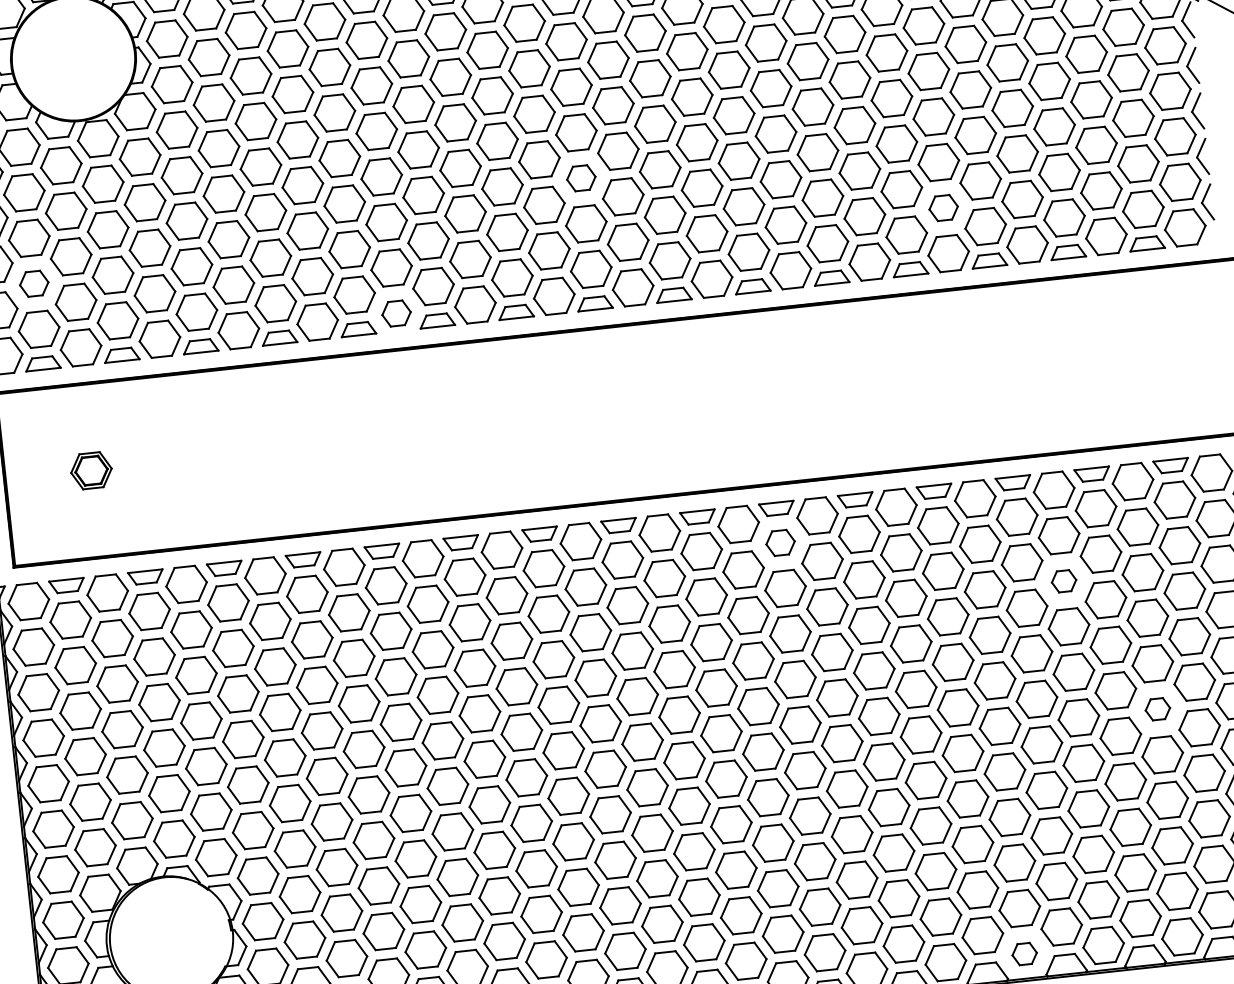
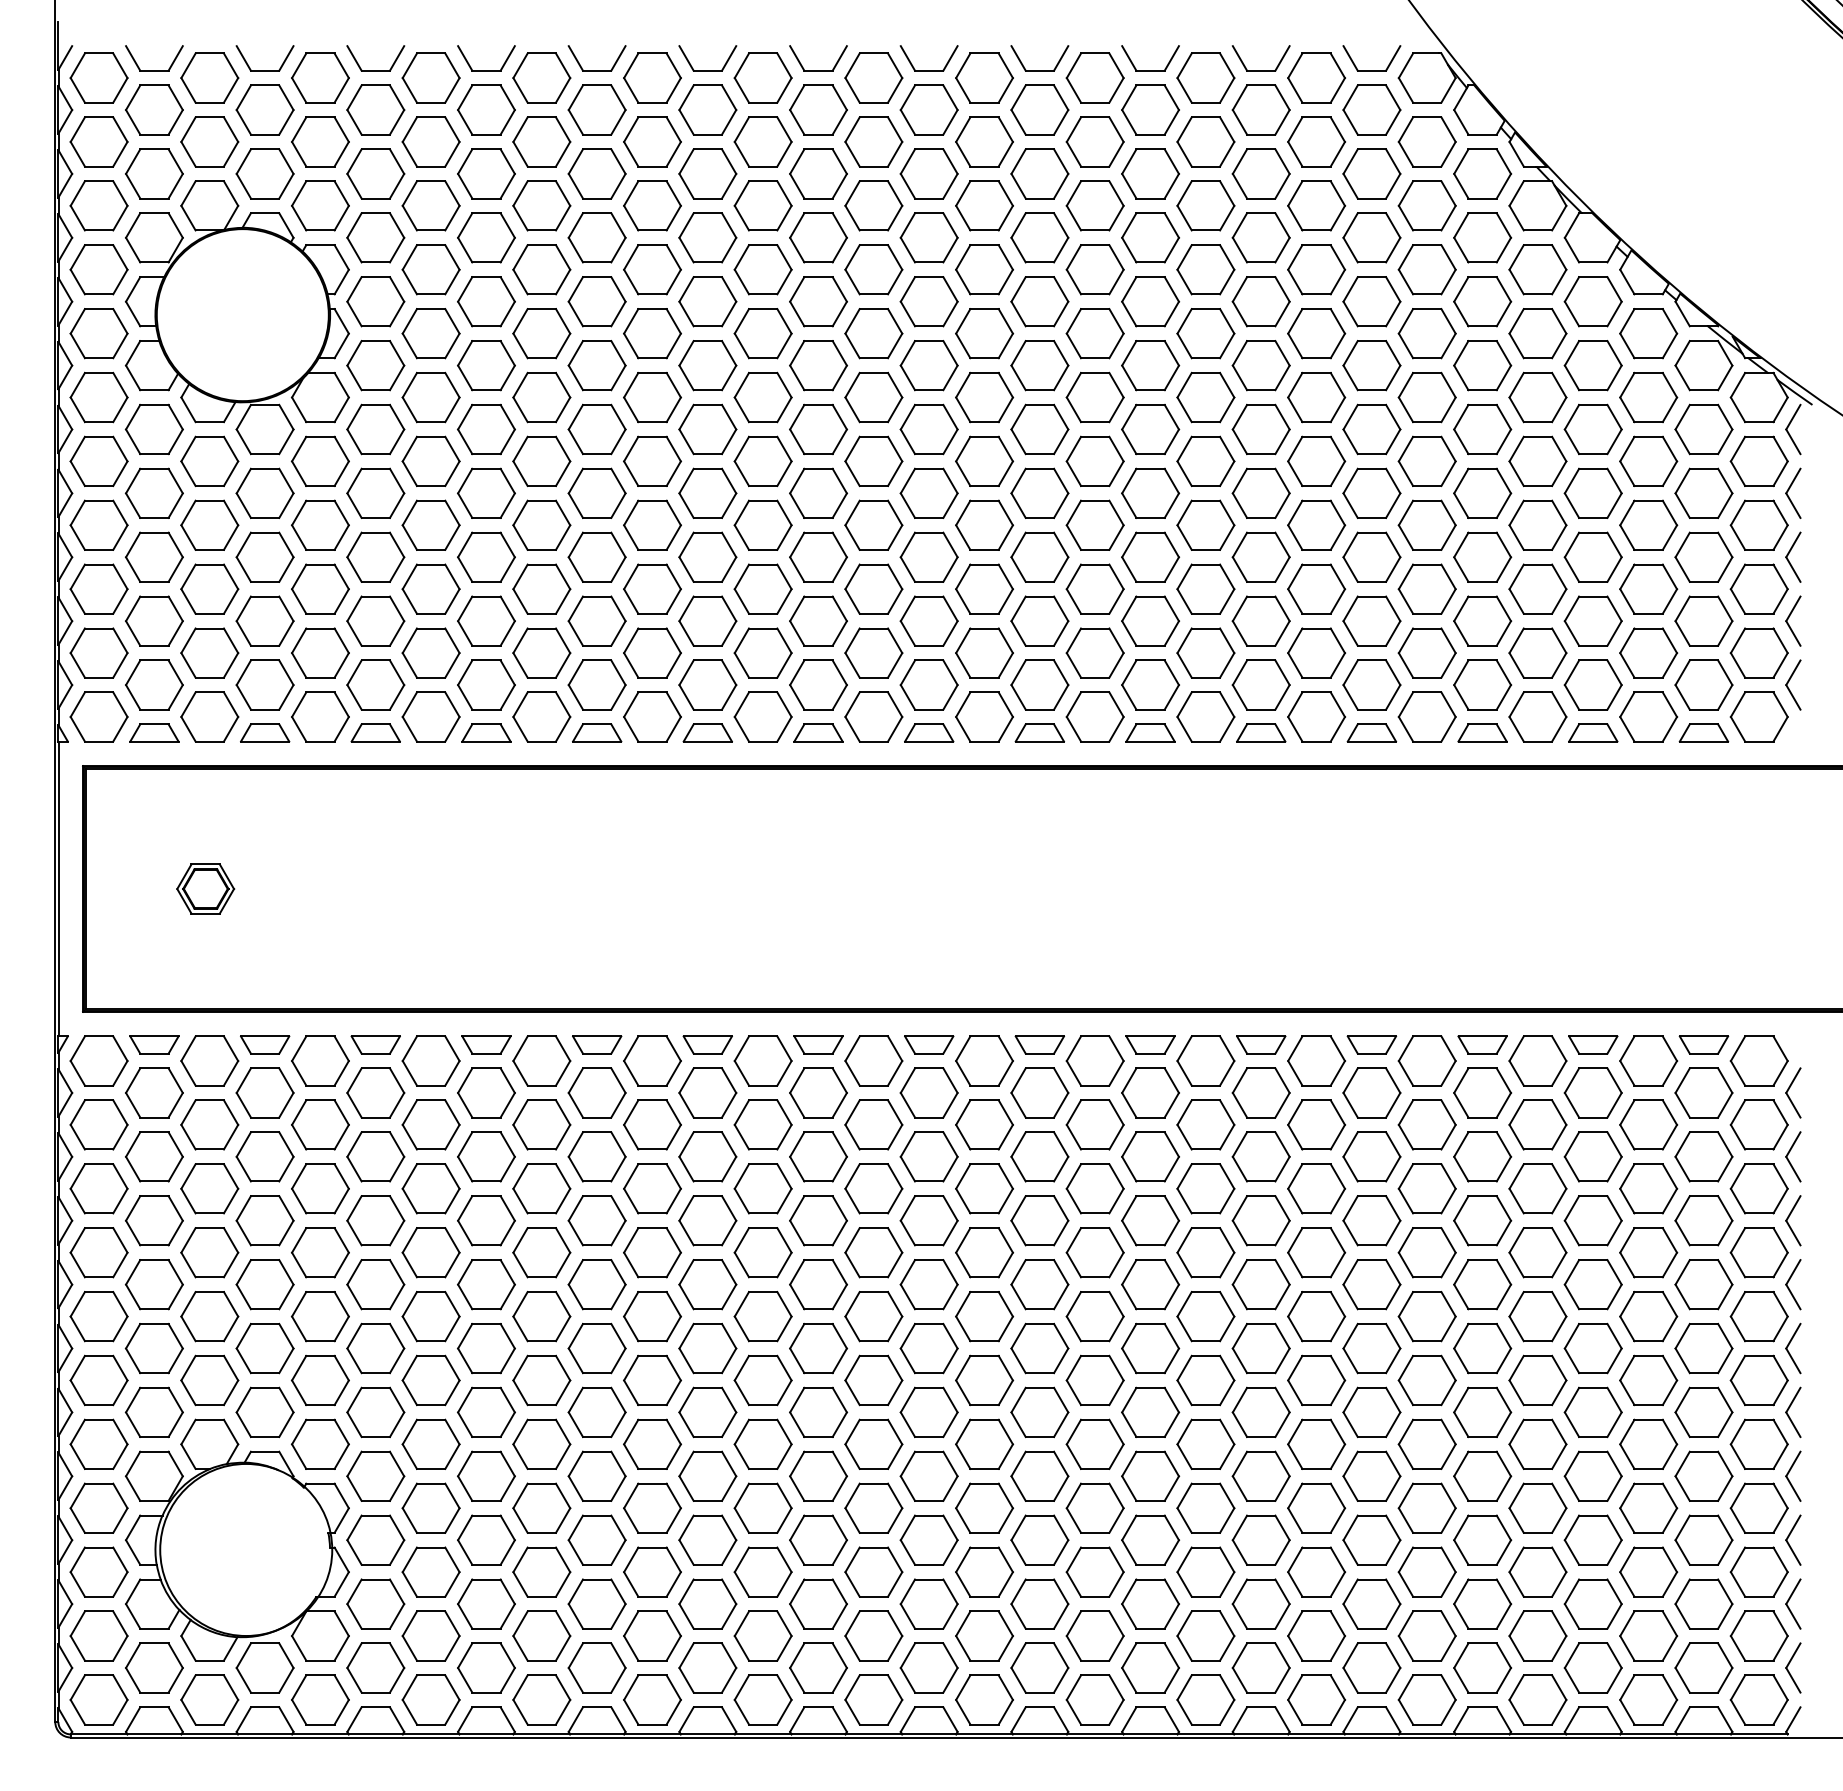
part: (580, 177) -> (928, 556), size x1.43
part: (943, 207) -> (1426, 652), size x1.43
part: (34, 283) -> (154, 620), size x1.43
part: (396, 313) -> (652, 716), size x1.43
part: (780, 542) -> (1150, 1092), size x1.43
part: (1063, 581) -> (1537, 1188), size x1.67
part: (1157, 709) -> (1648, 1380), size x1.67
part: (1024, 953) -> (1426, 1699), size x1.67

